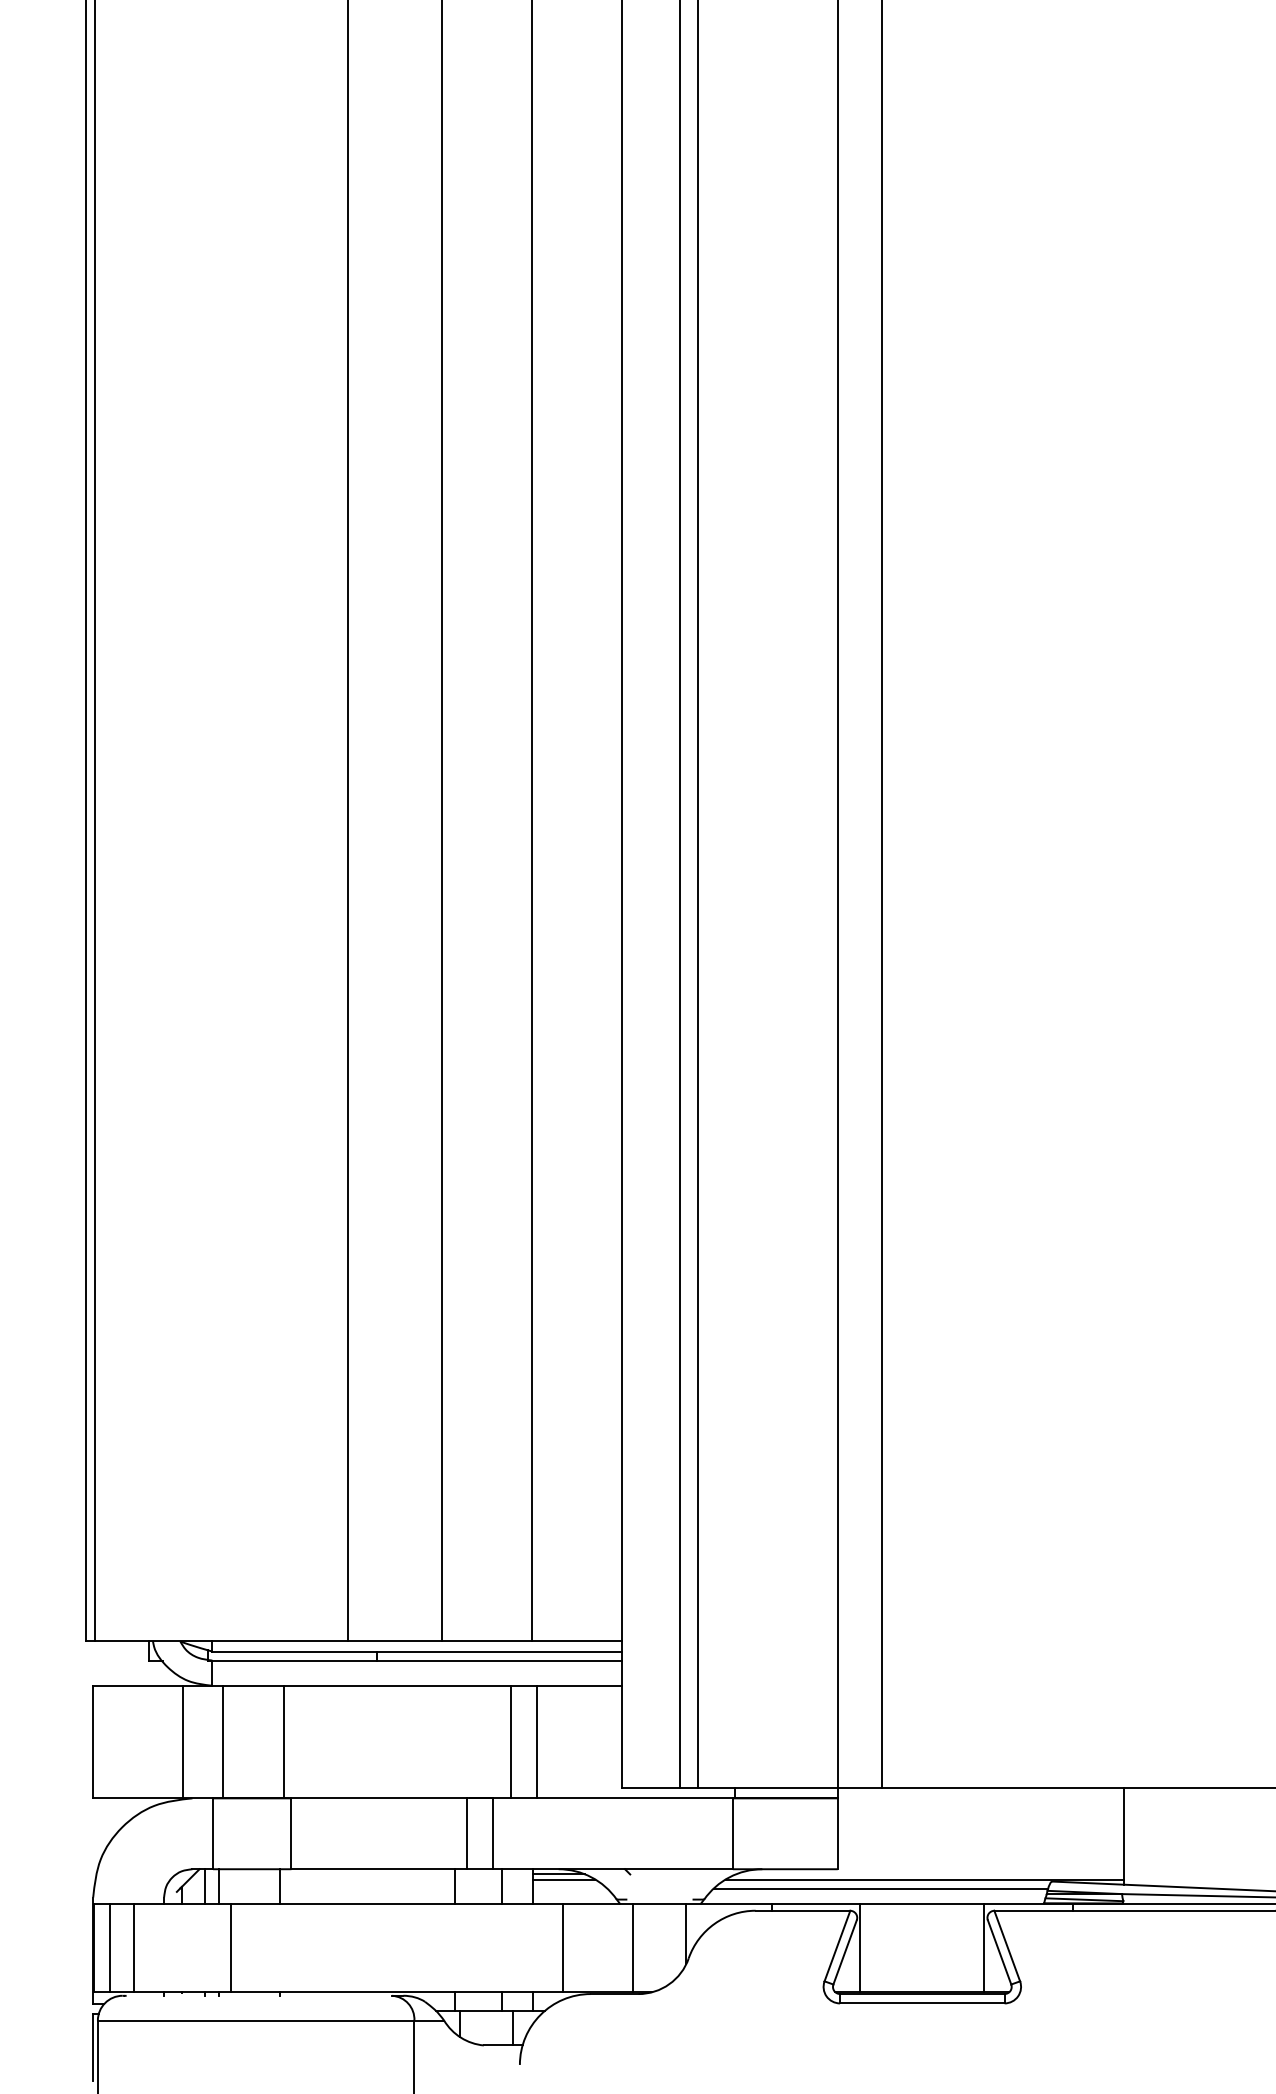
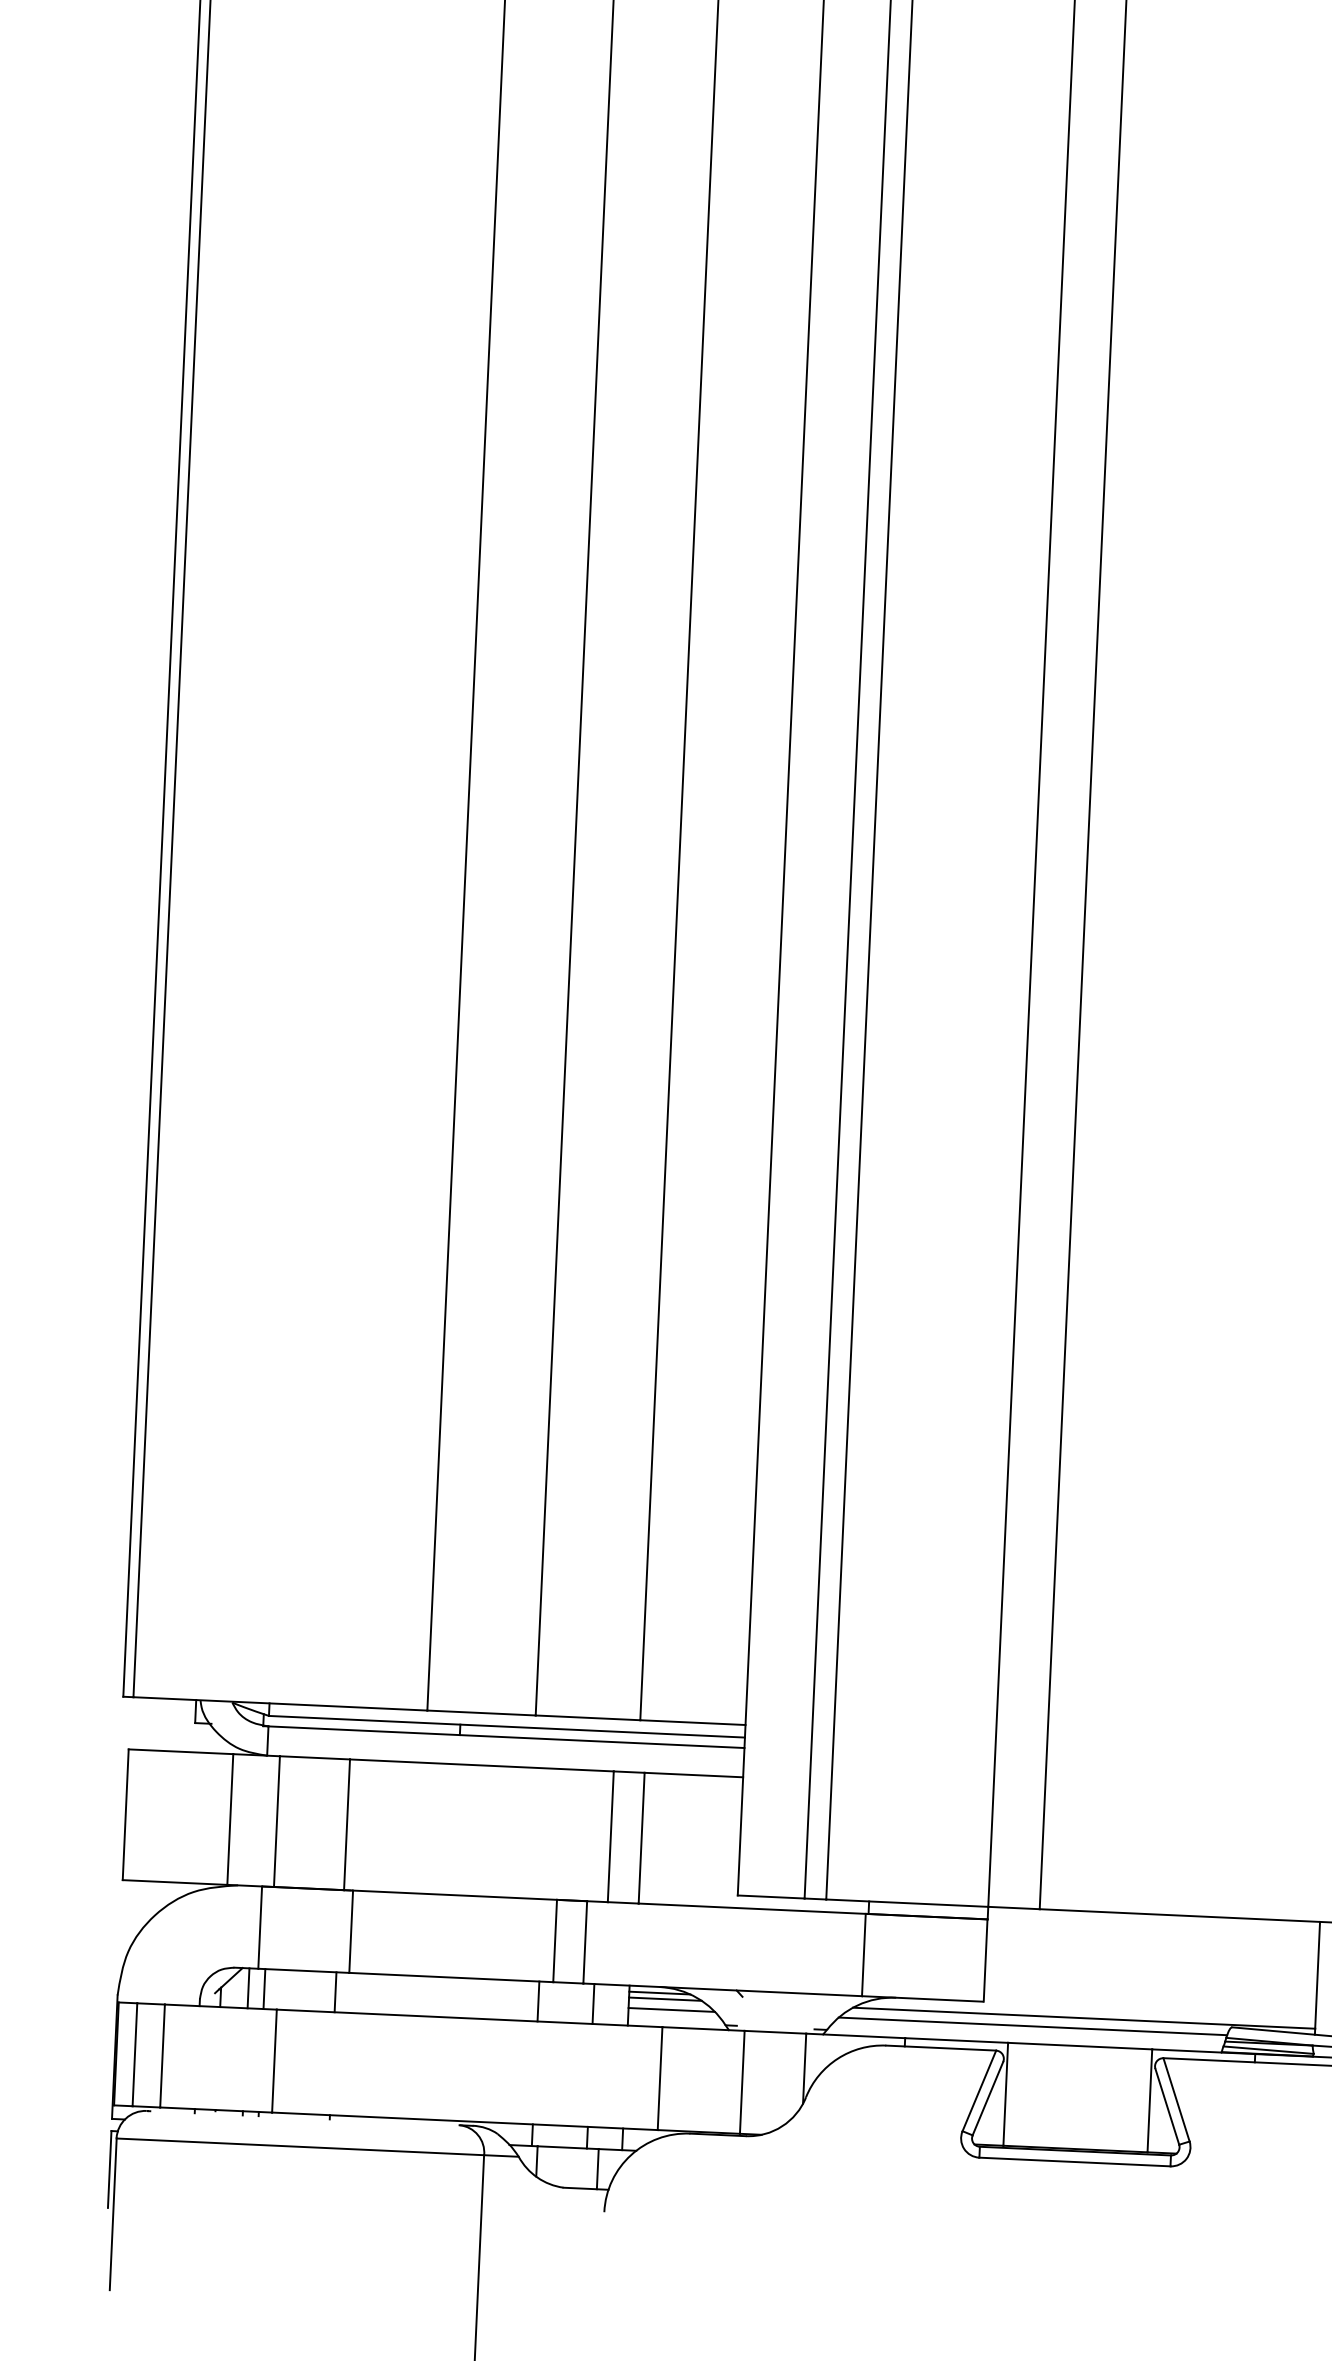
line: (569, 1888) -> (671, 2009), added

